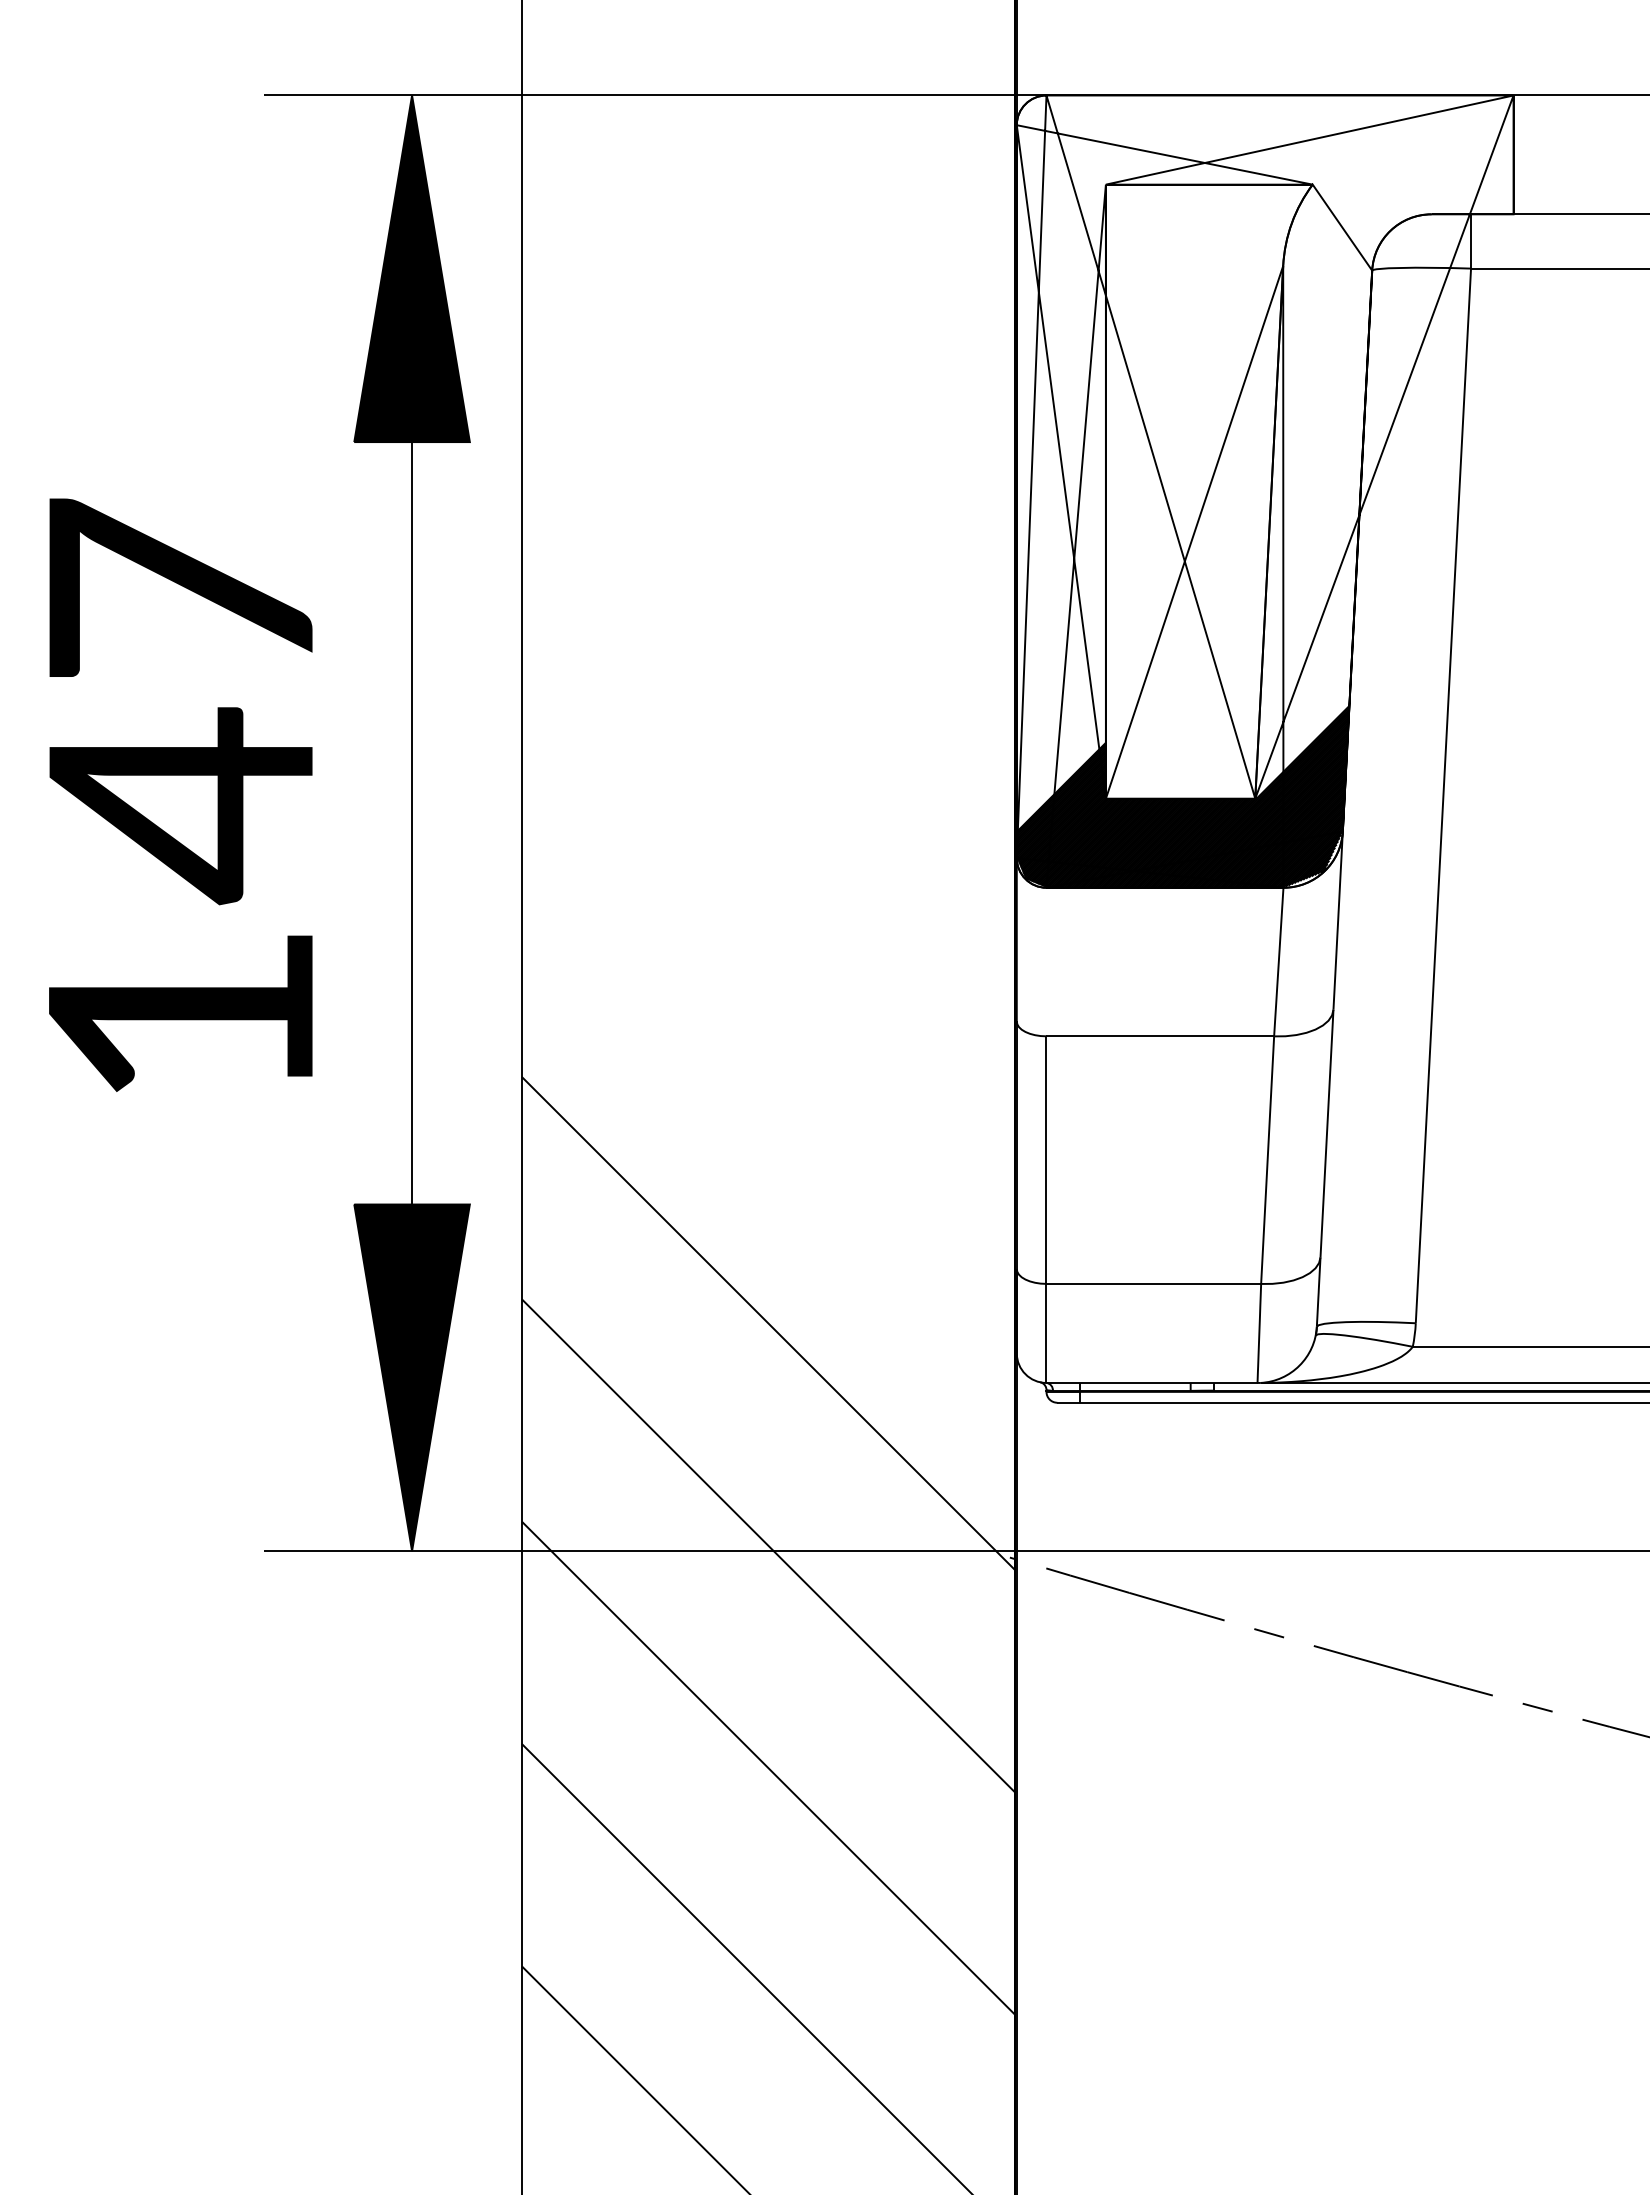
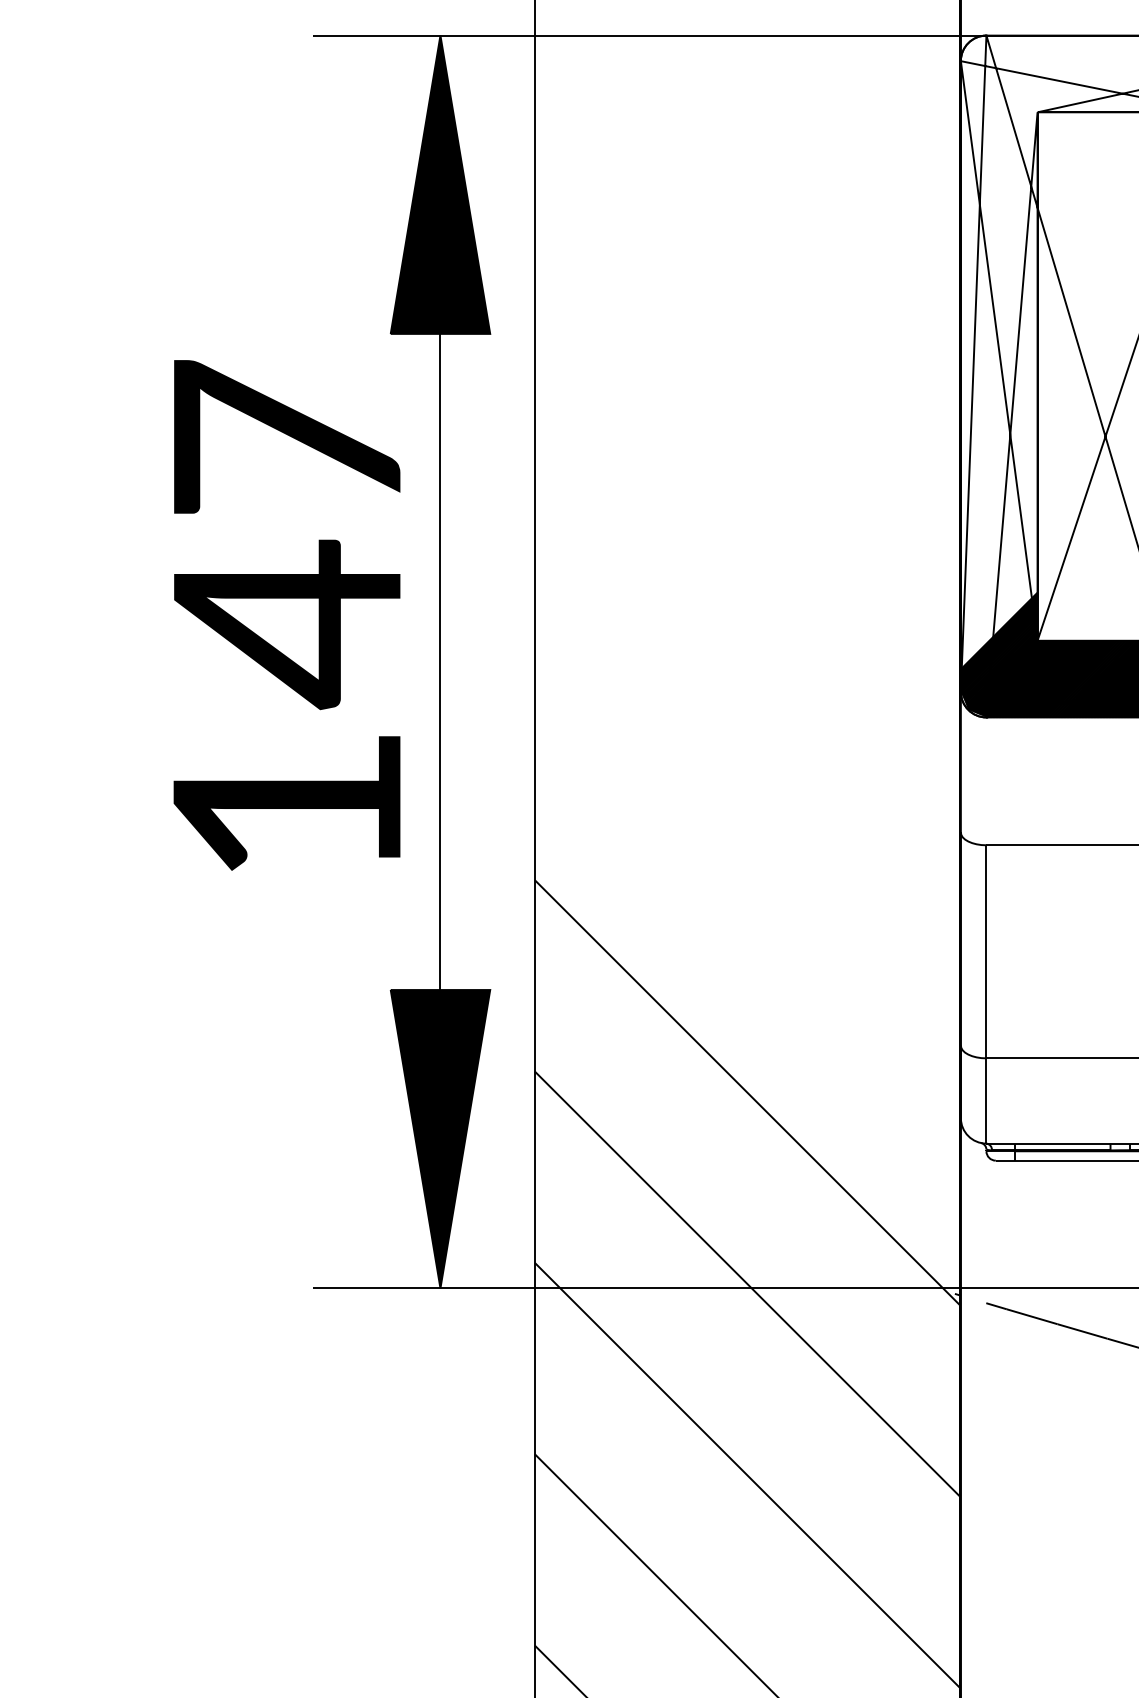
text: (180, 794) -> (286, 614), moved

